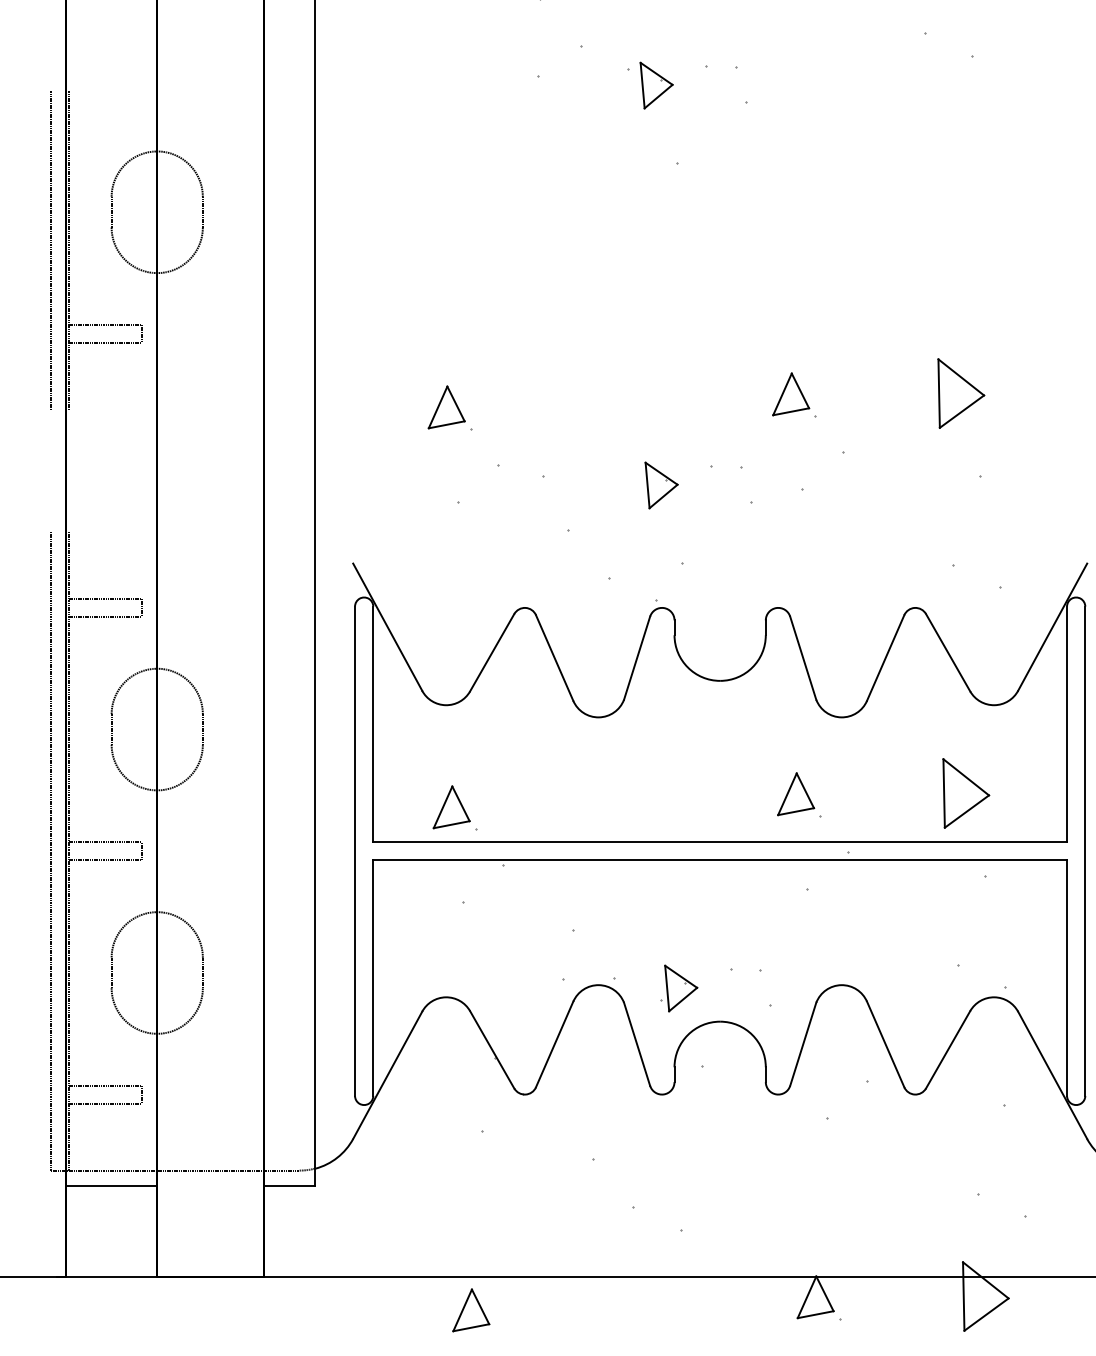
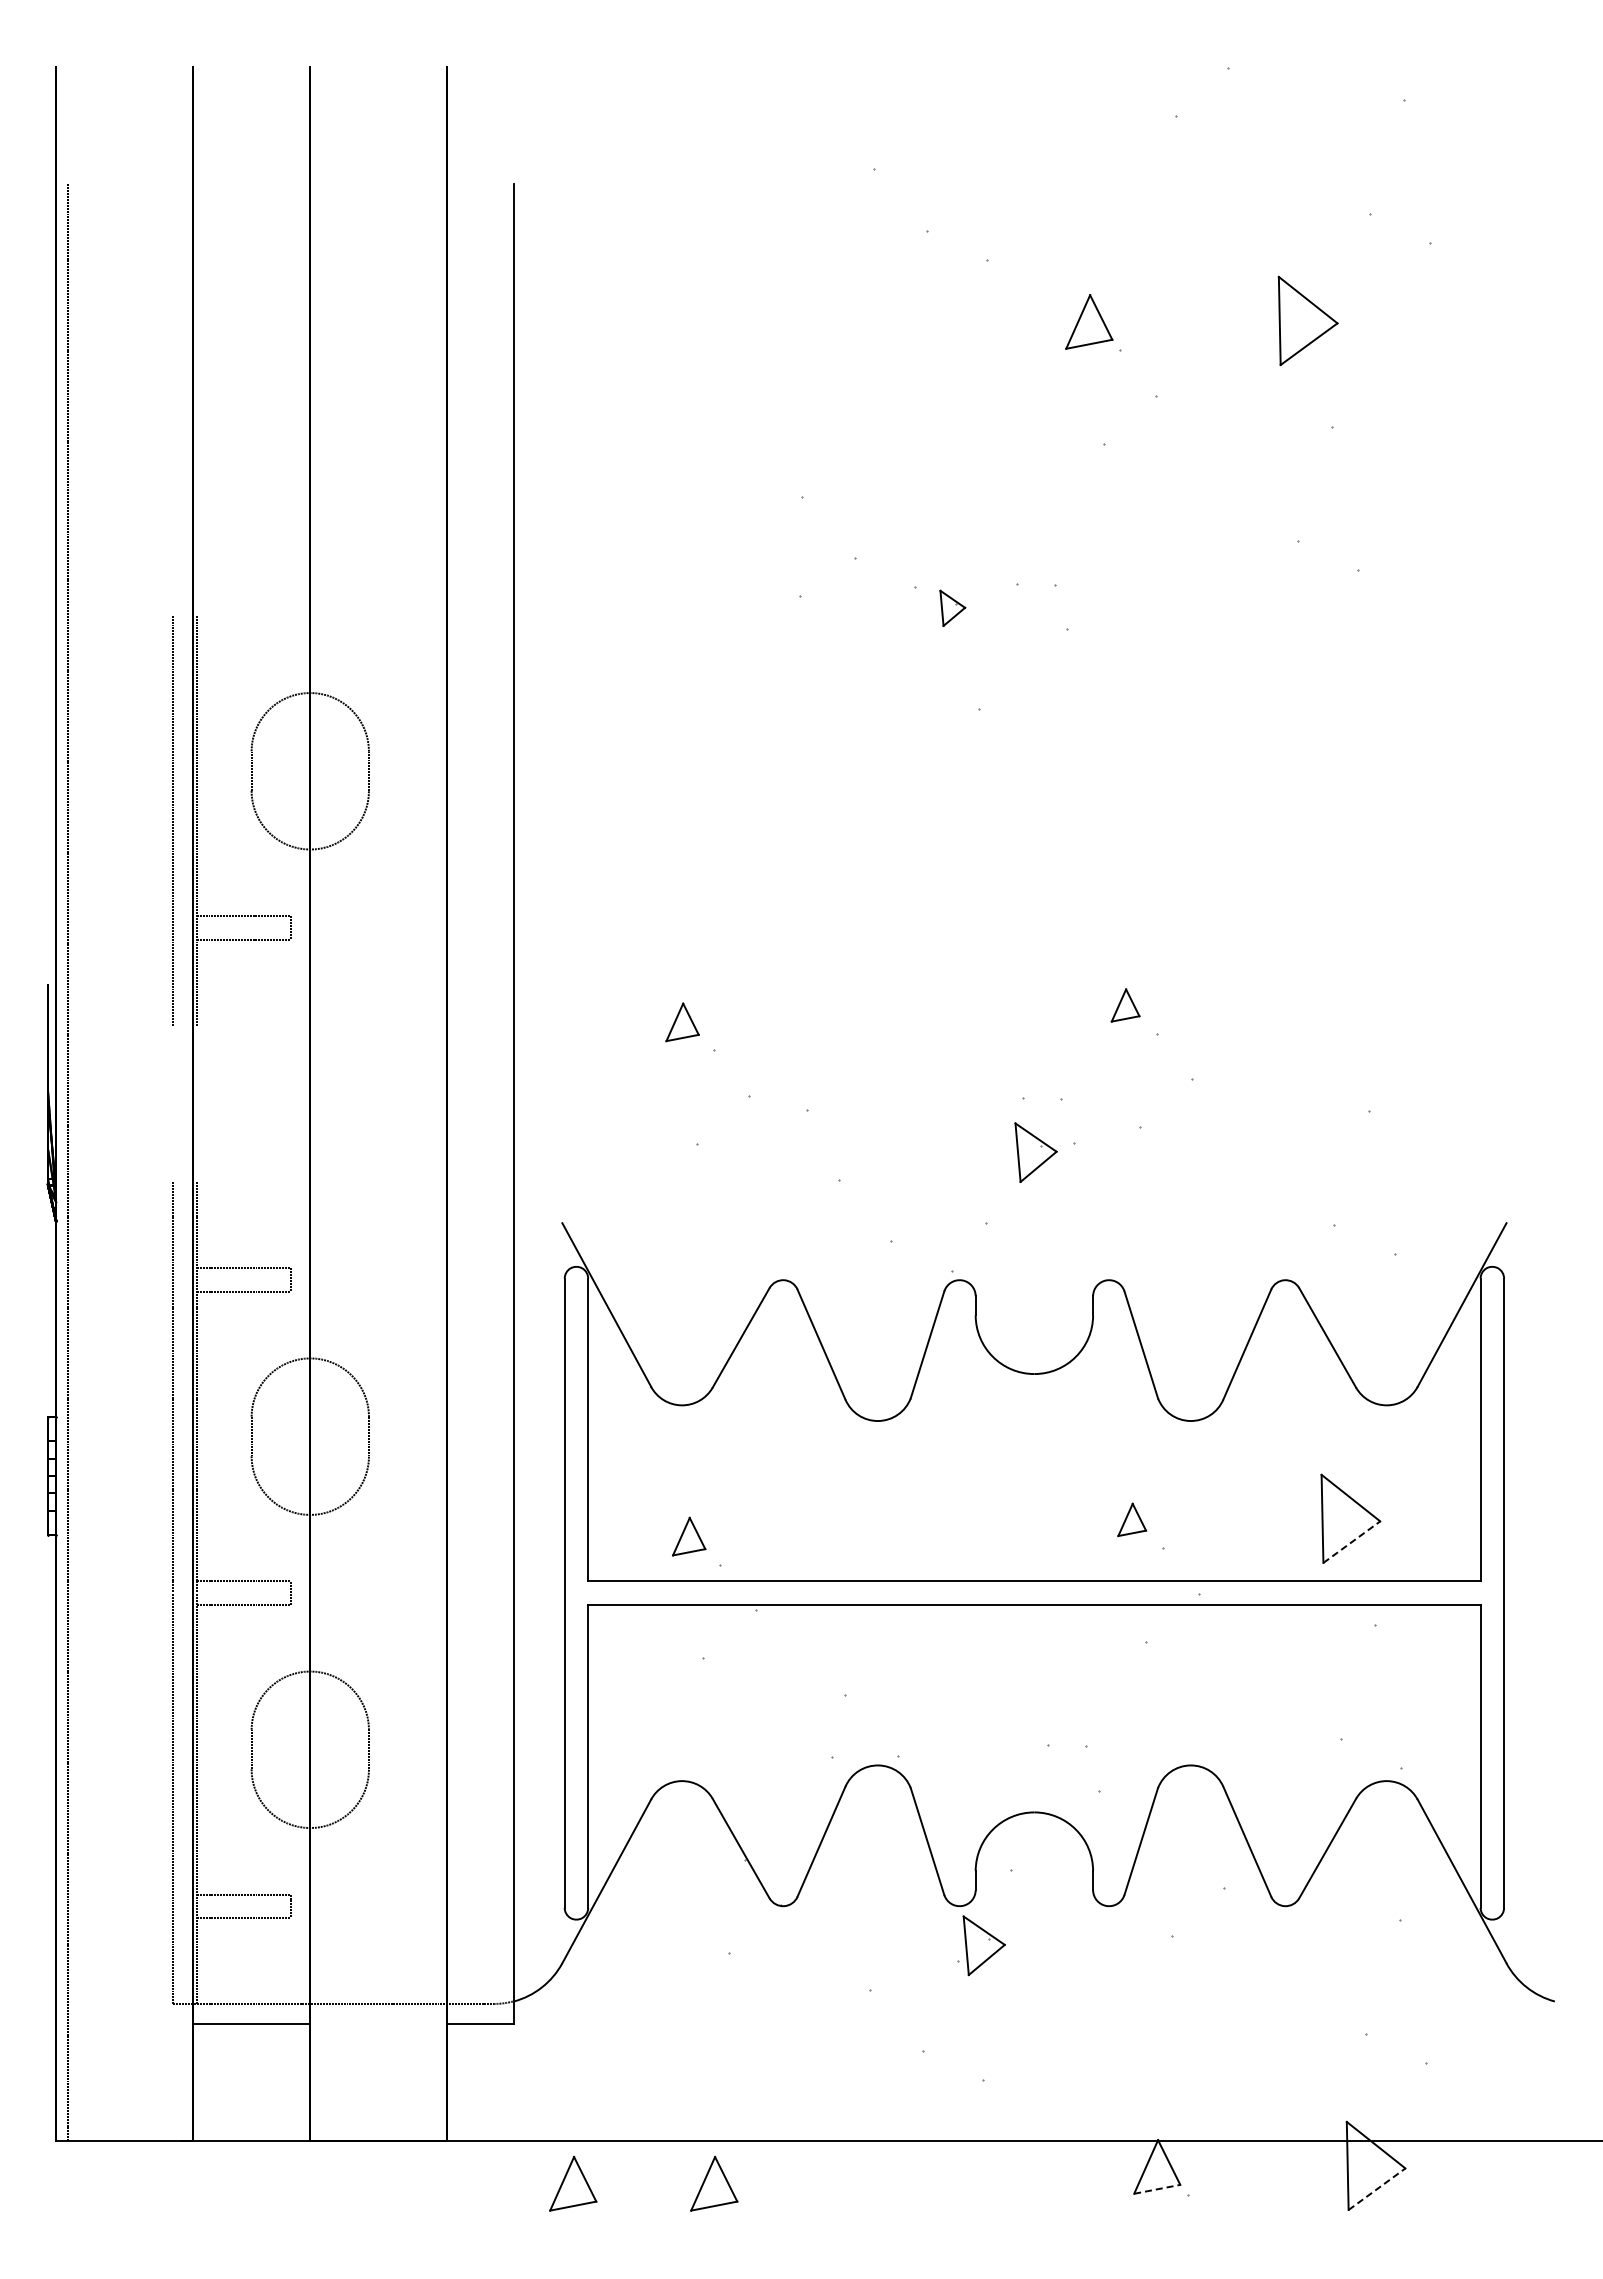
part: (656, 85) -> (952, 608), size x0.6
part: (961, 393) -> (1344, 1004), removed
part: (790, 394) -> (1125, 1005), size x0.6
part: (446, 407) -> (682, 1022), size x0.7
part: (661, 485) -> (1035, 1152), moved
part: (796, 793) -> (1132, 1519), size x0.6
part: (452, 807) -> (689, 1536), size x0.7
line: (967, 811) -> (1352, 1541), solid -> dashed
part: (679, 988) -> (981, 1945), moved
part: (361, 1310) -> (573, 2183), added
line: (815, 1314) -> (1157, 2189), solid -> dashed
line: (986, 1314) -> (1377, 2188), solid -> dashed

